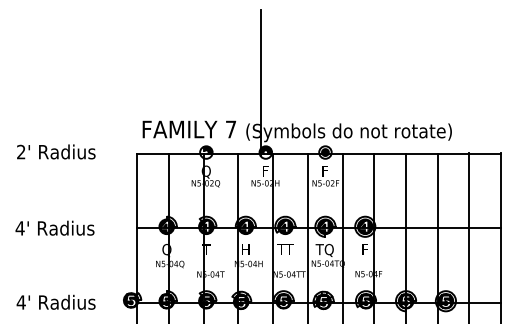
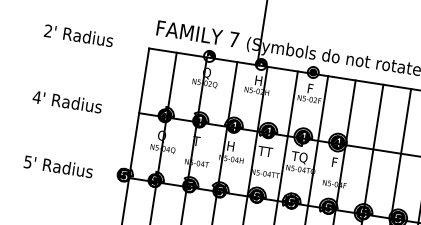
text: (265, 171) -> (258, 80), F -> H
text: (20, 302) -> (27, 162), 4' -> 5'

